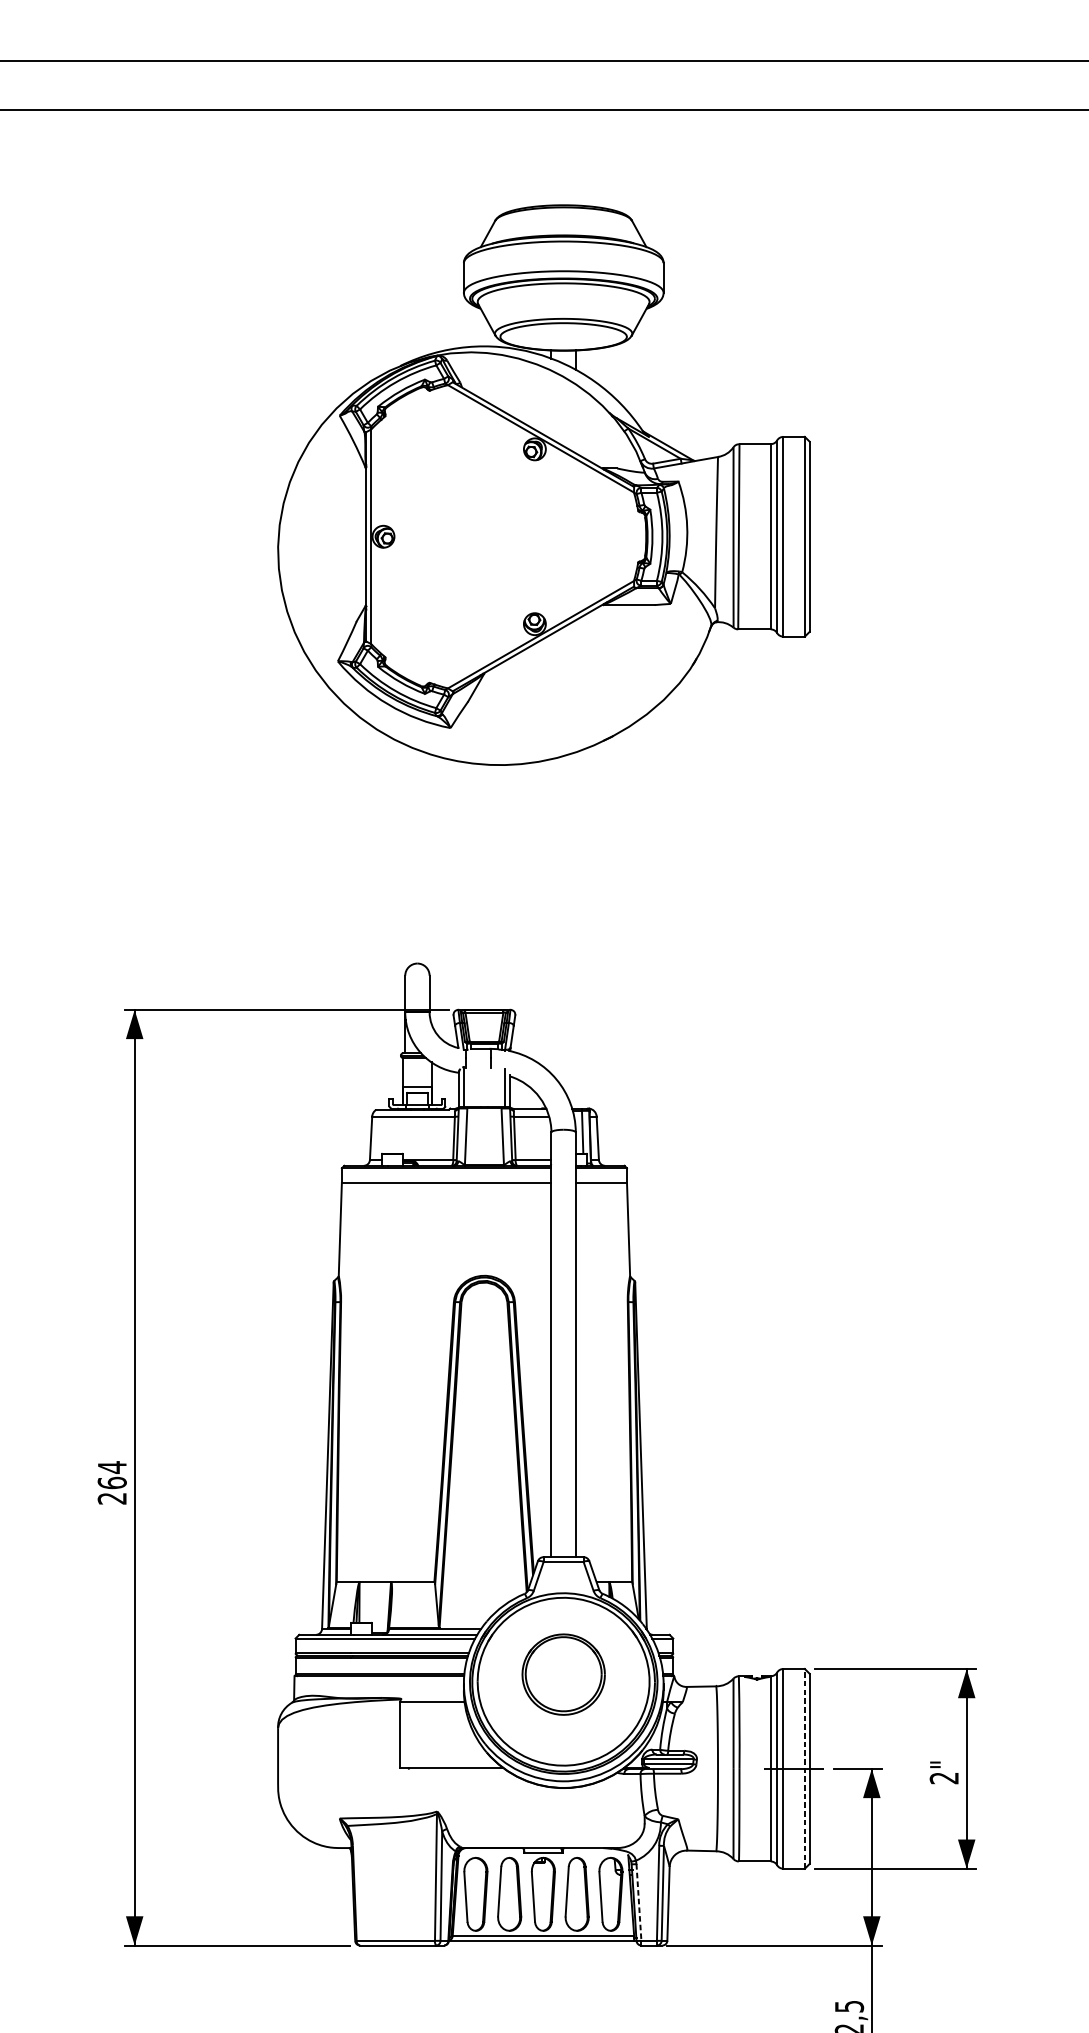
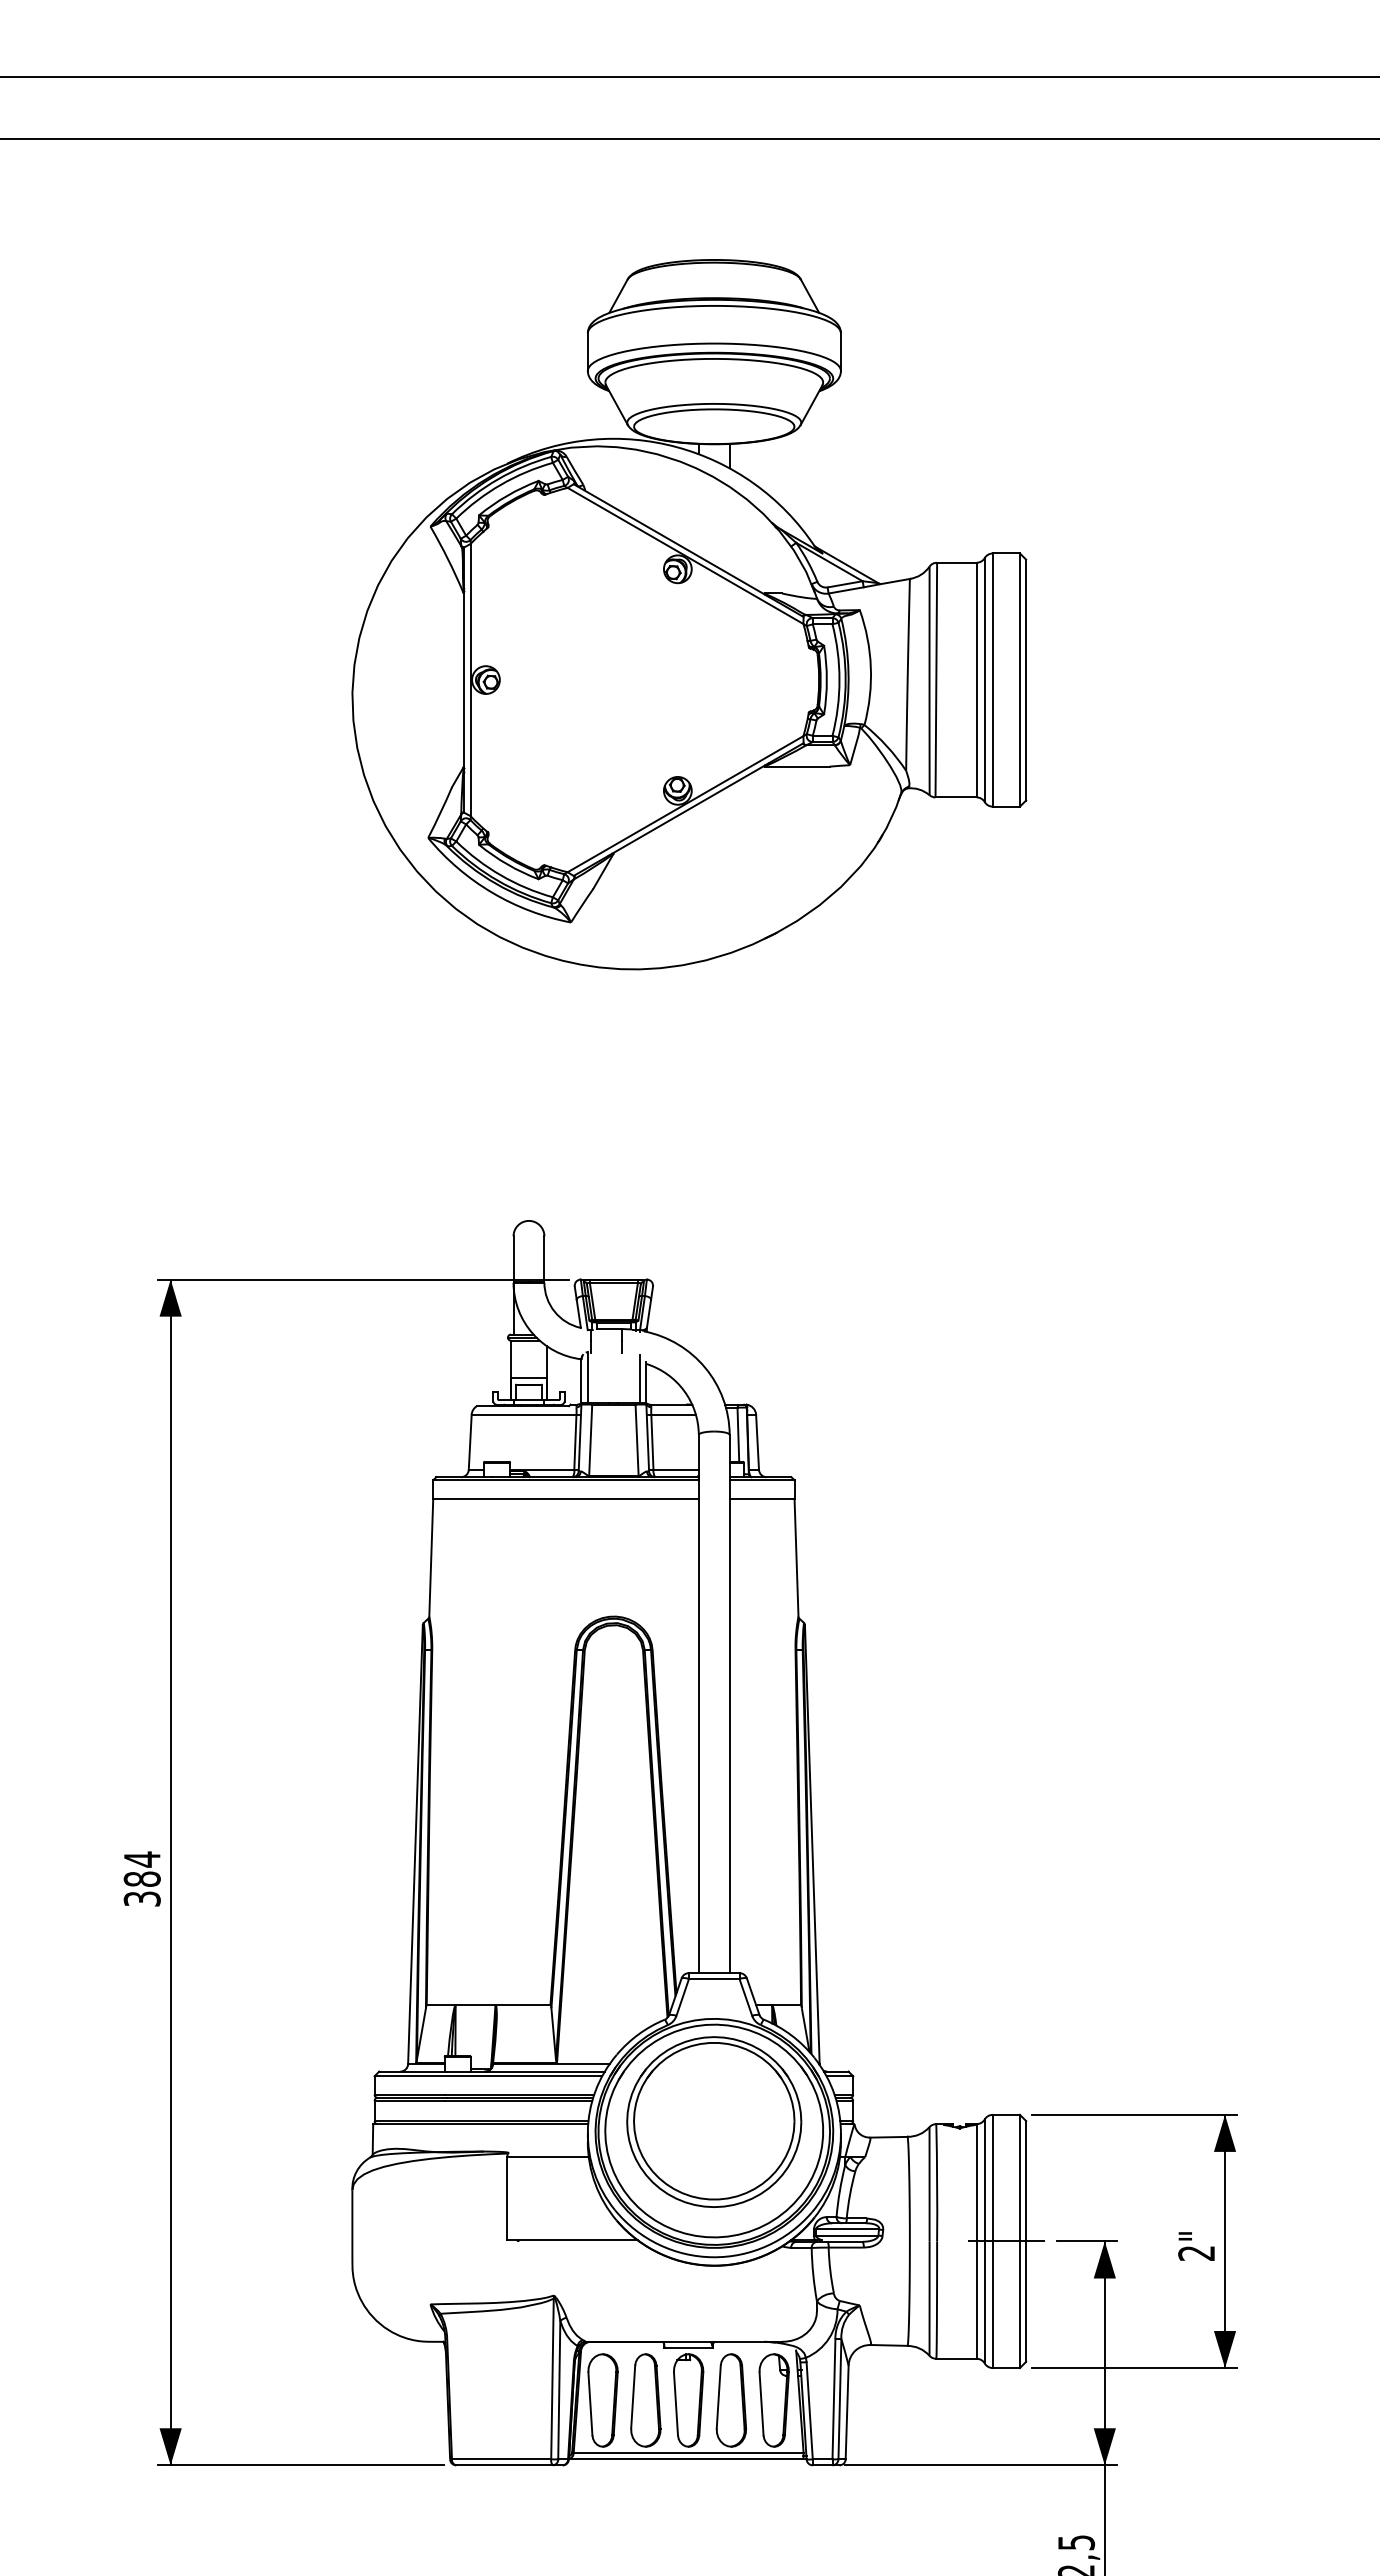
text: (111, 1490) -> (141, 1888), 264 -> 384
part: (563, 1674) -> (714, 2121), size x1.67
line: (804, 1768) -> (1019, 2241), dashed -> solid
line: (638, 1902) -> (809, 2410), dashed -> solid

